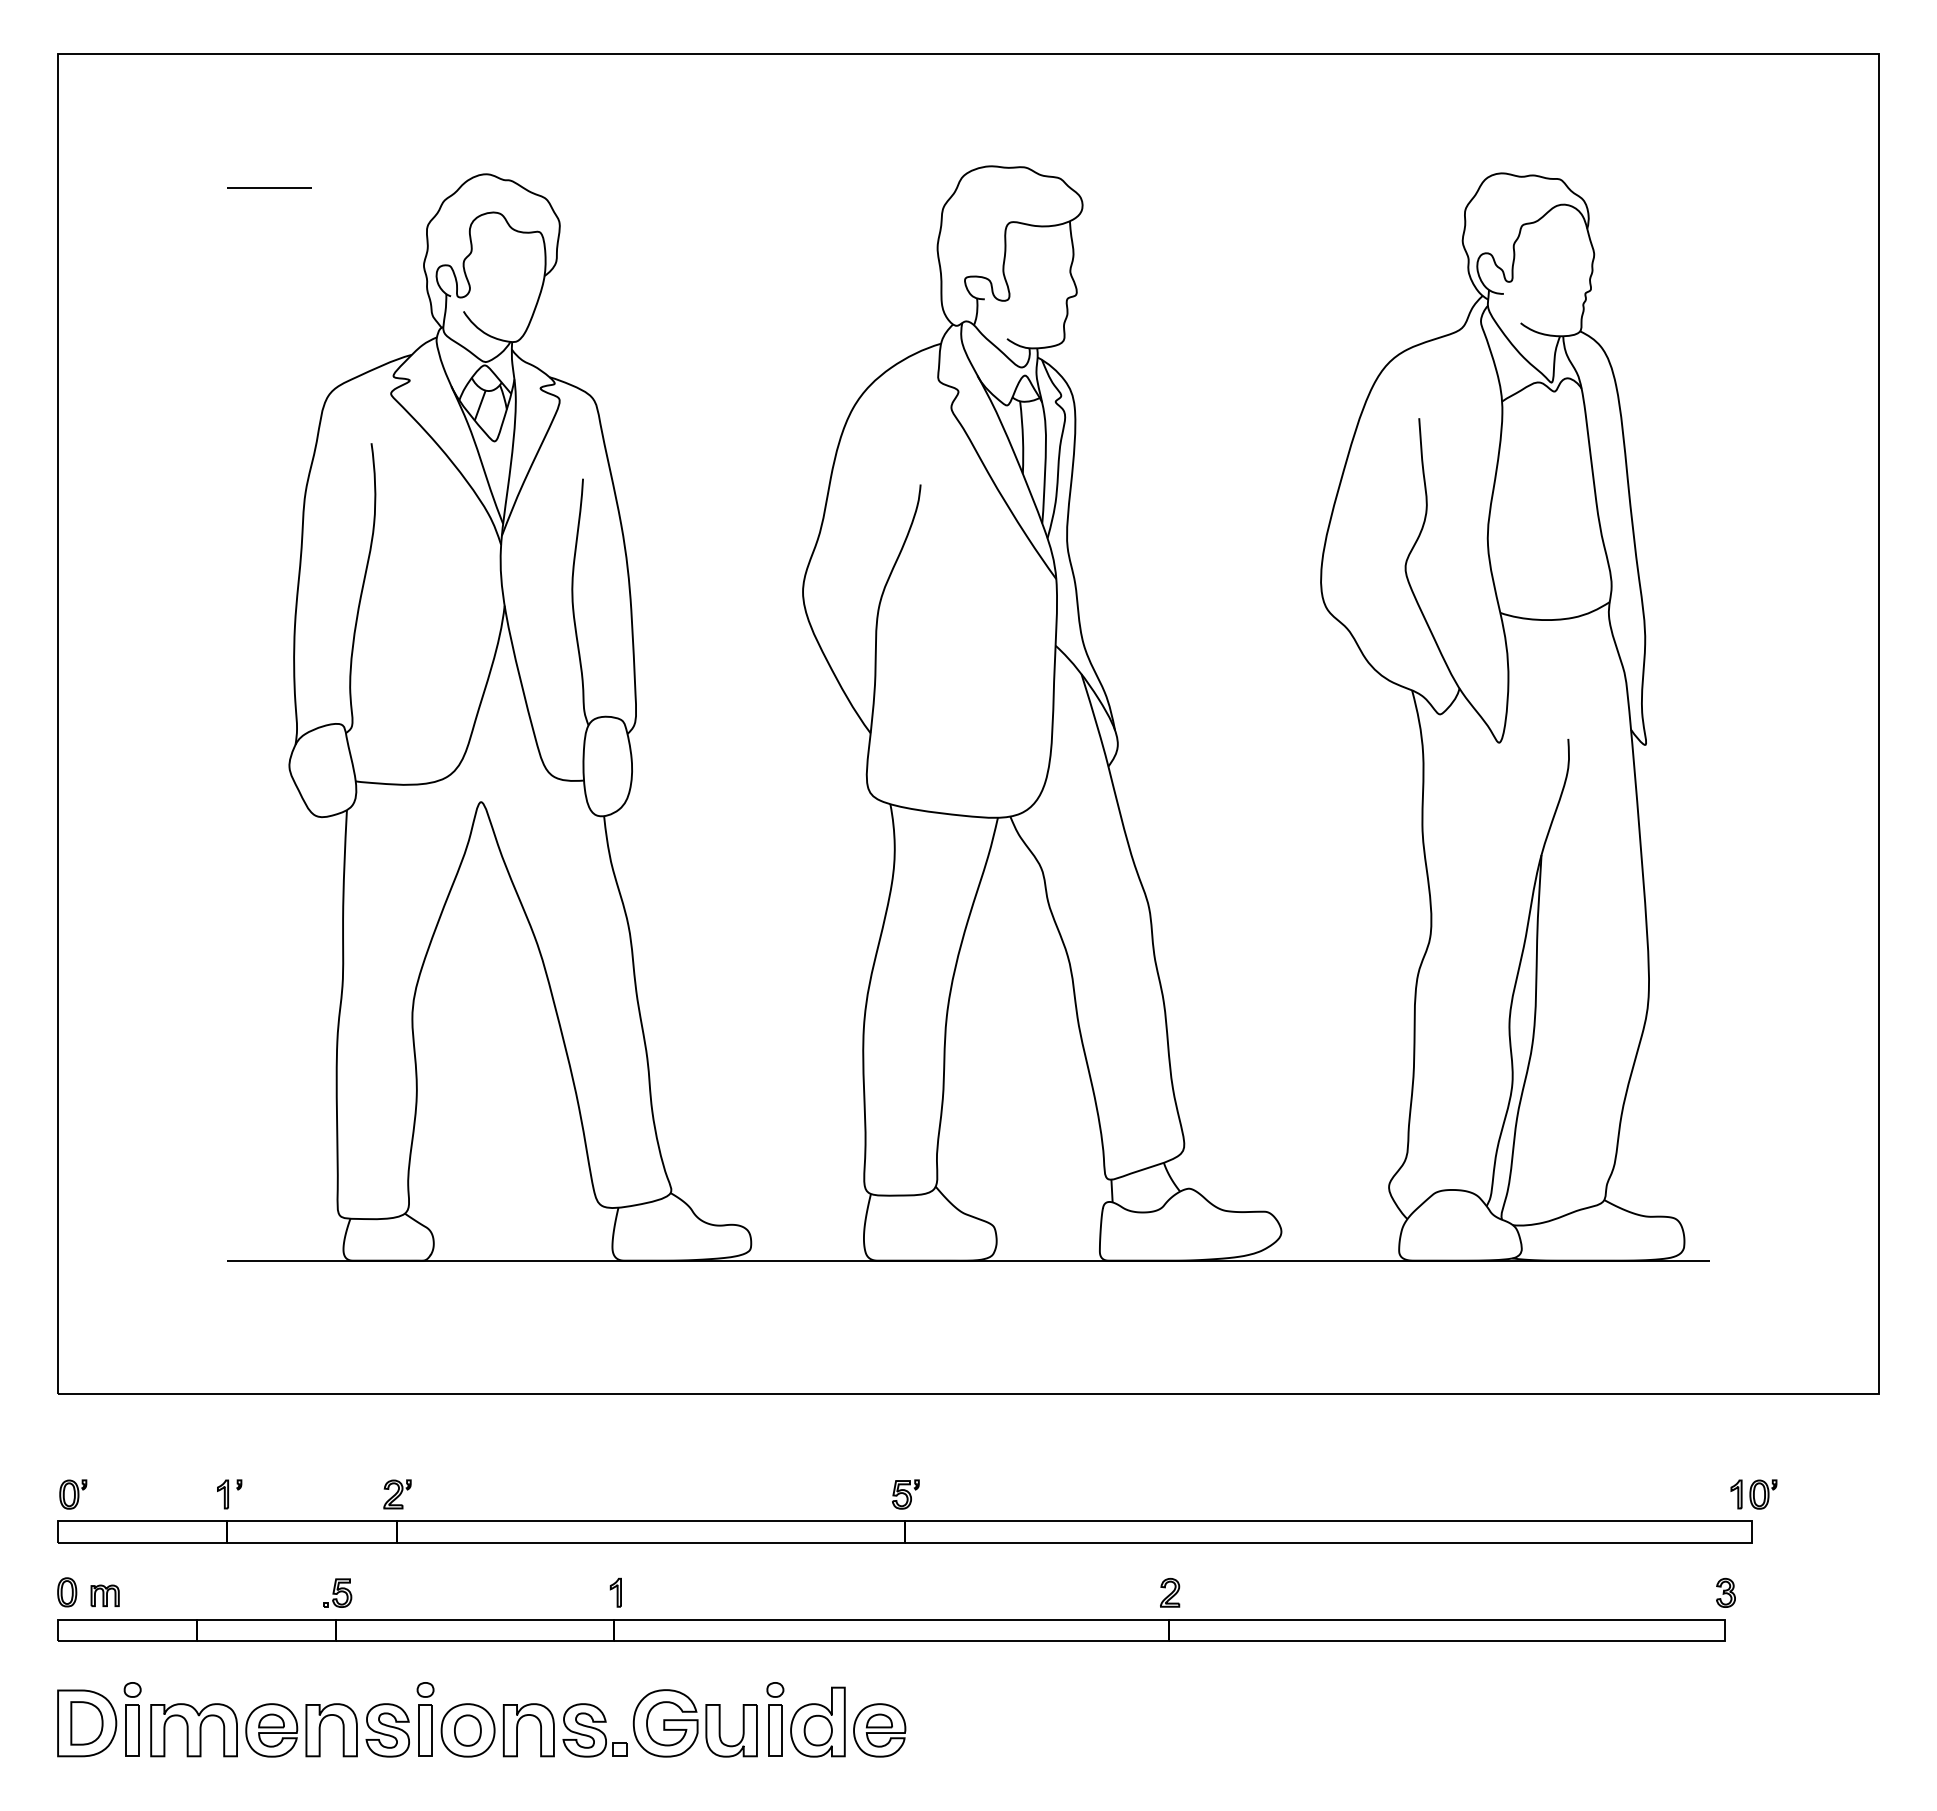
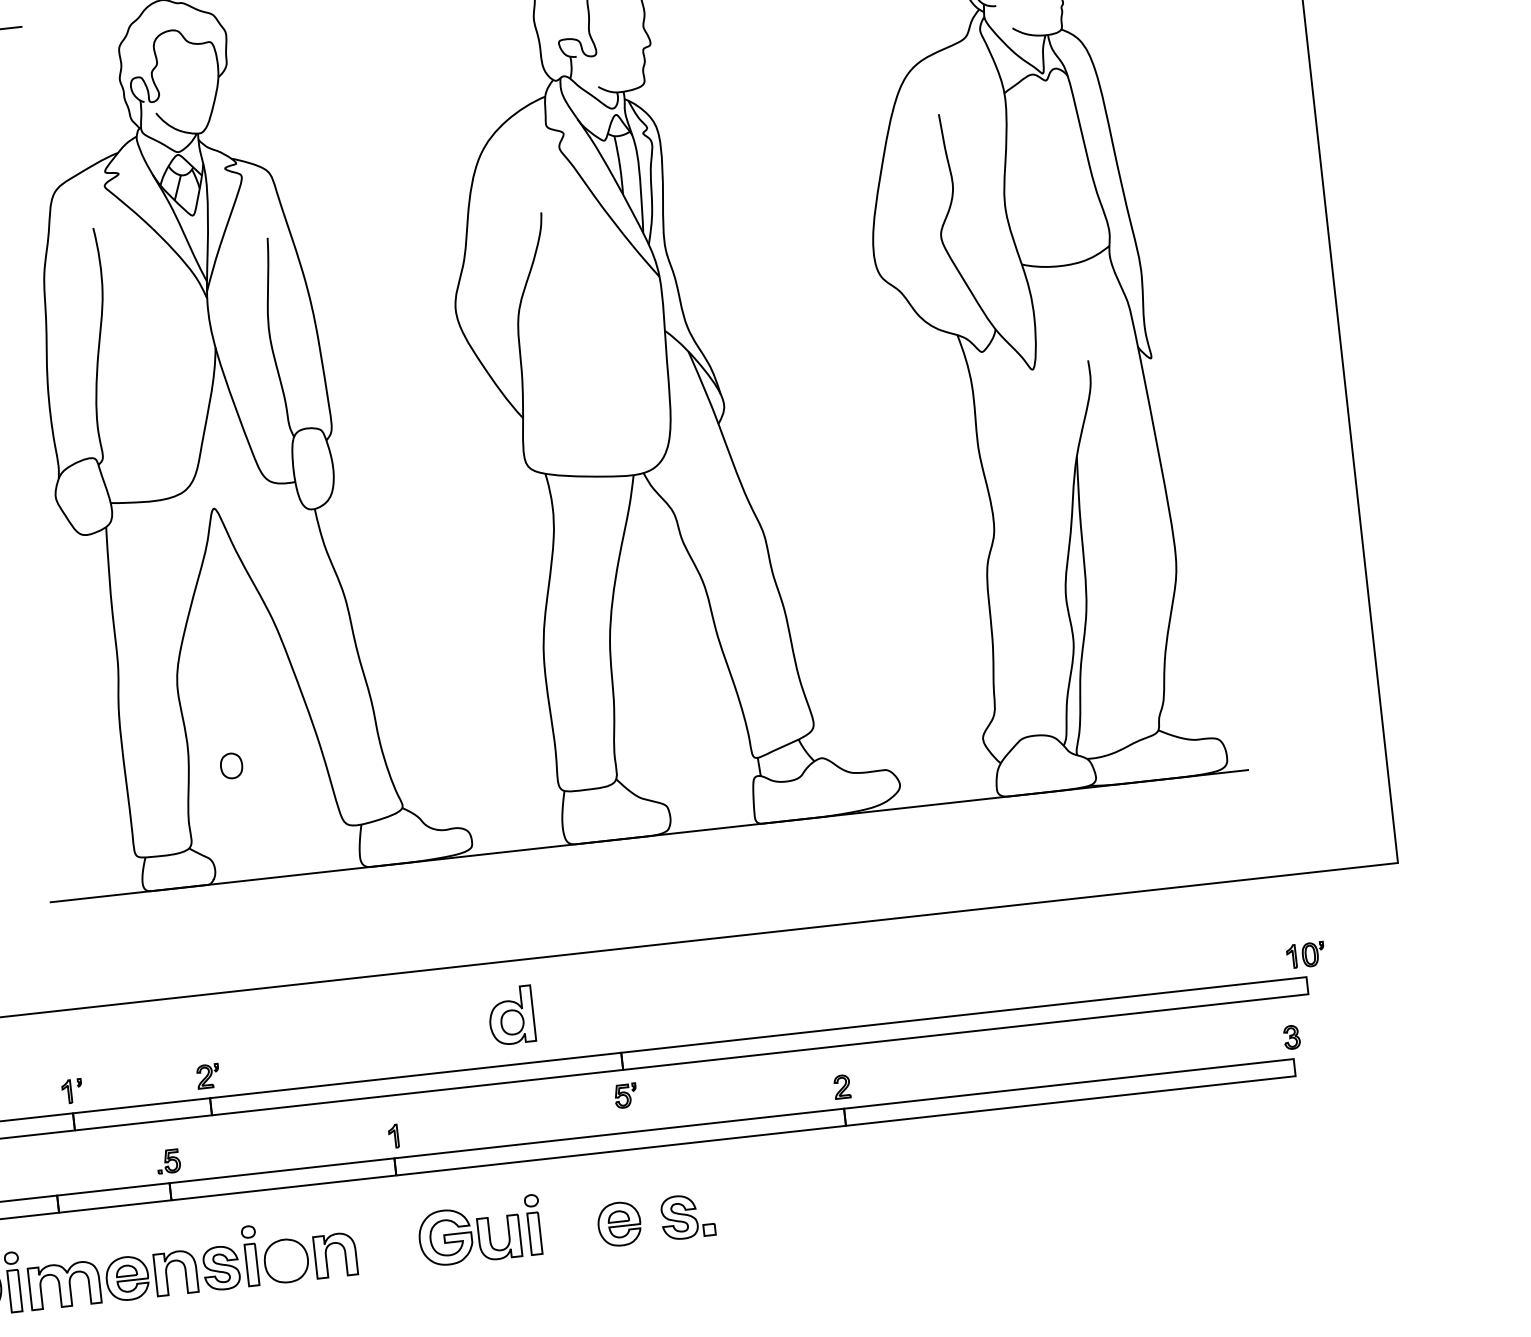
part: (905, 1494) -> (625, 1095), moved
part: (817, 1721) -> (511, 1015), moved
part: (467, 1730) -> (231, 765), moved
part: (594, 1730) -> (687, 1216), moved

